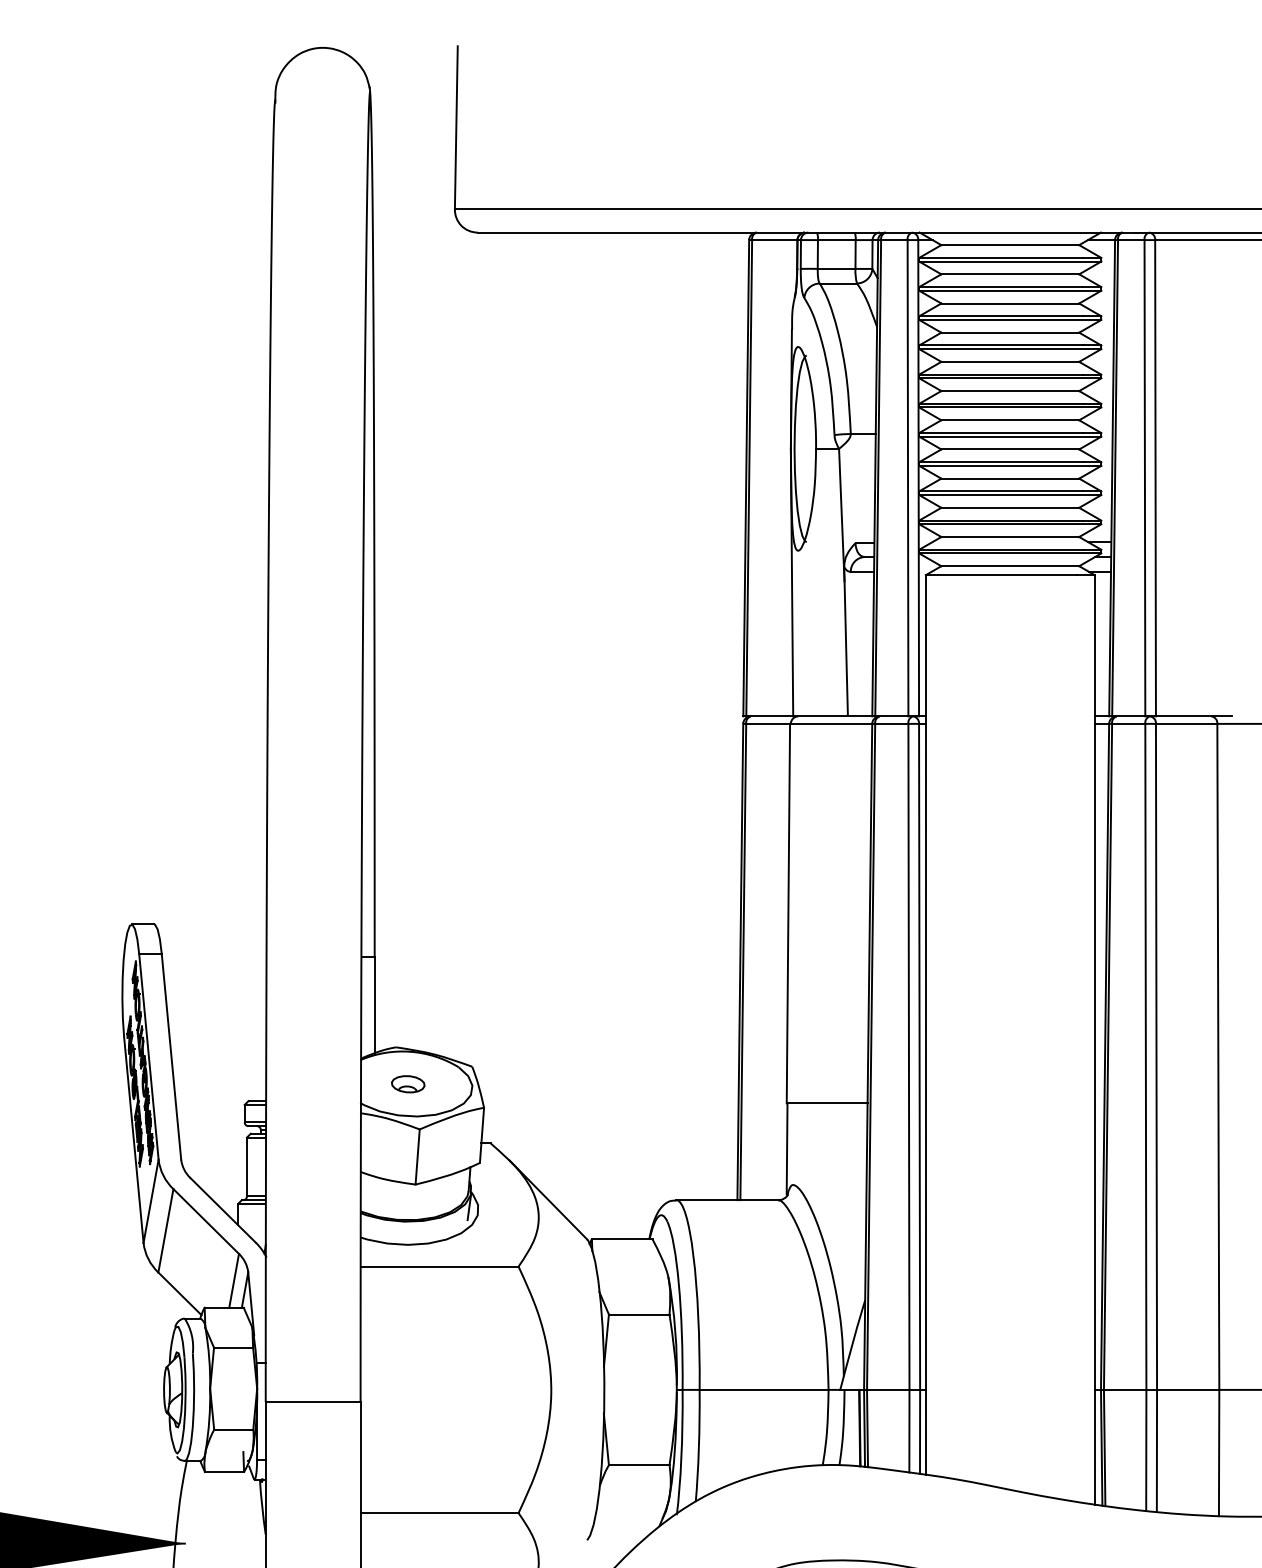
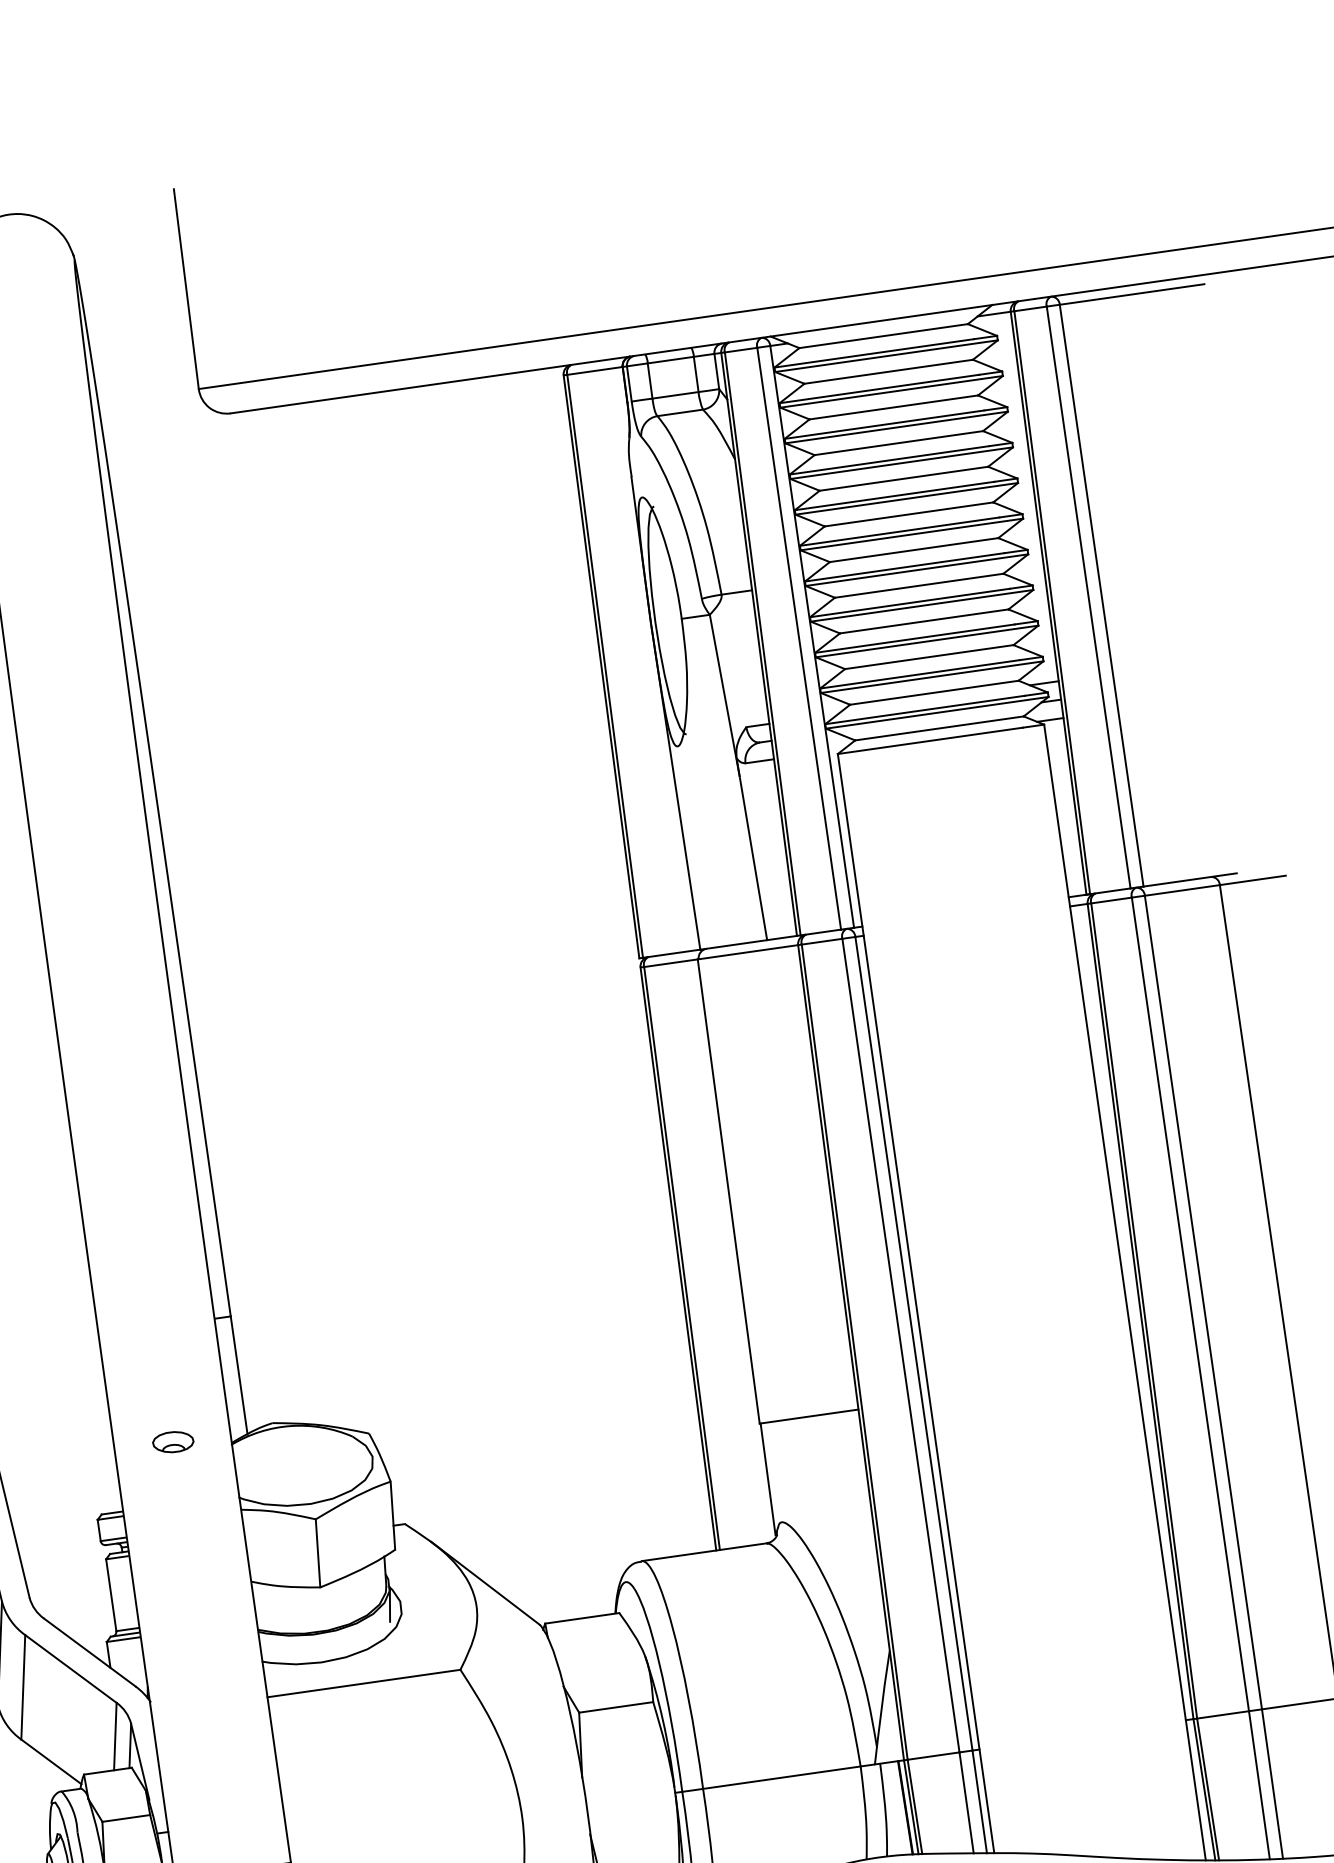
part: (408, 1084) -> (173, 1442), moved

